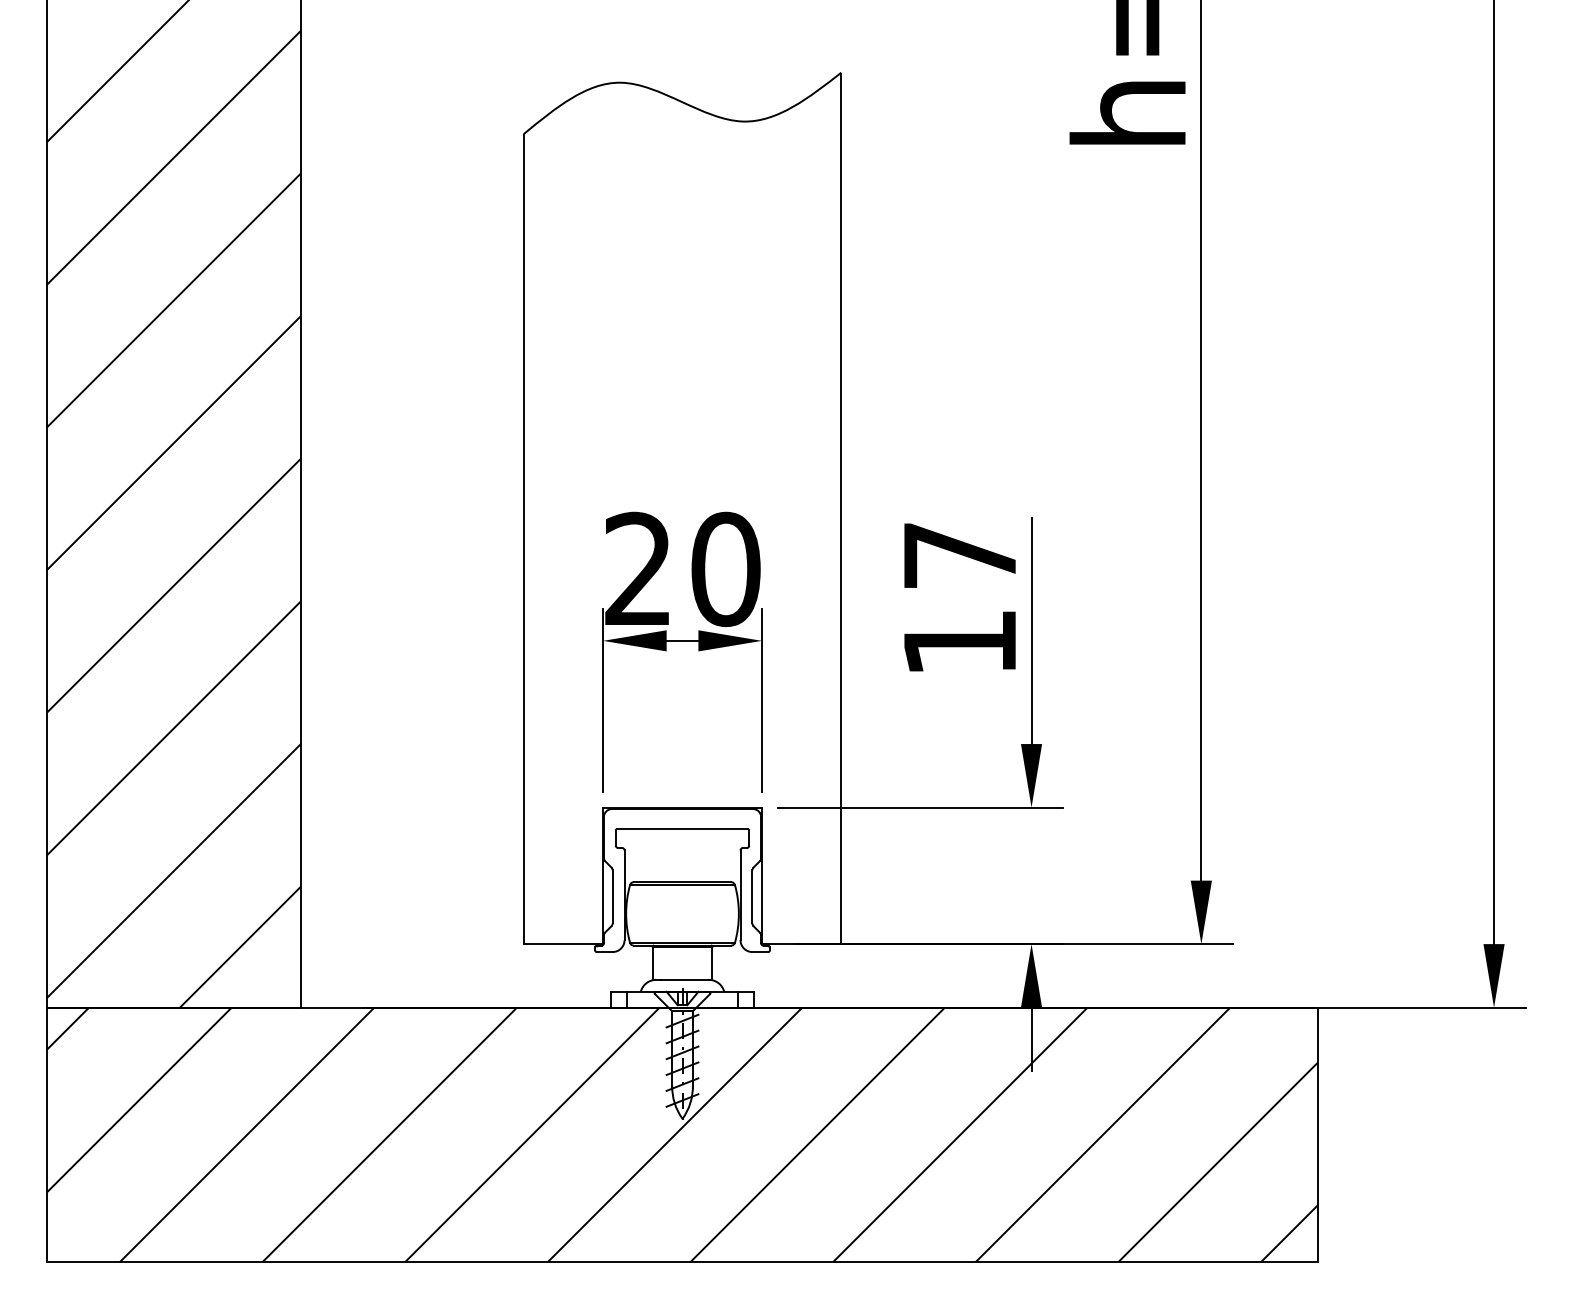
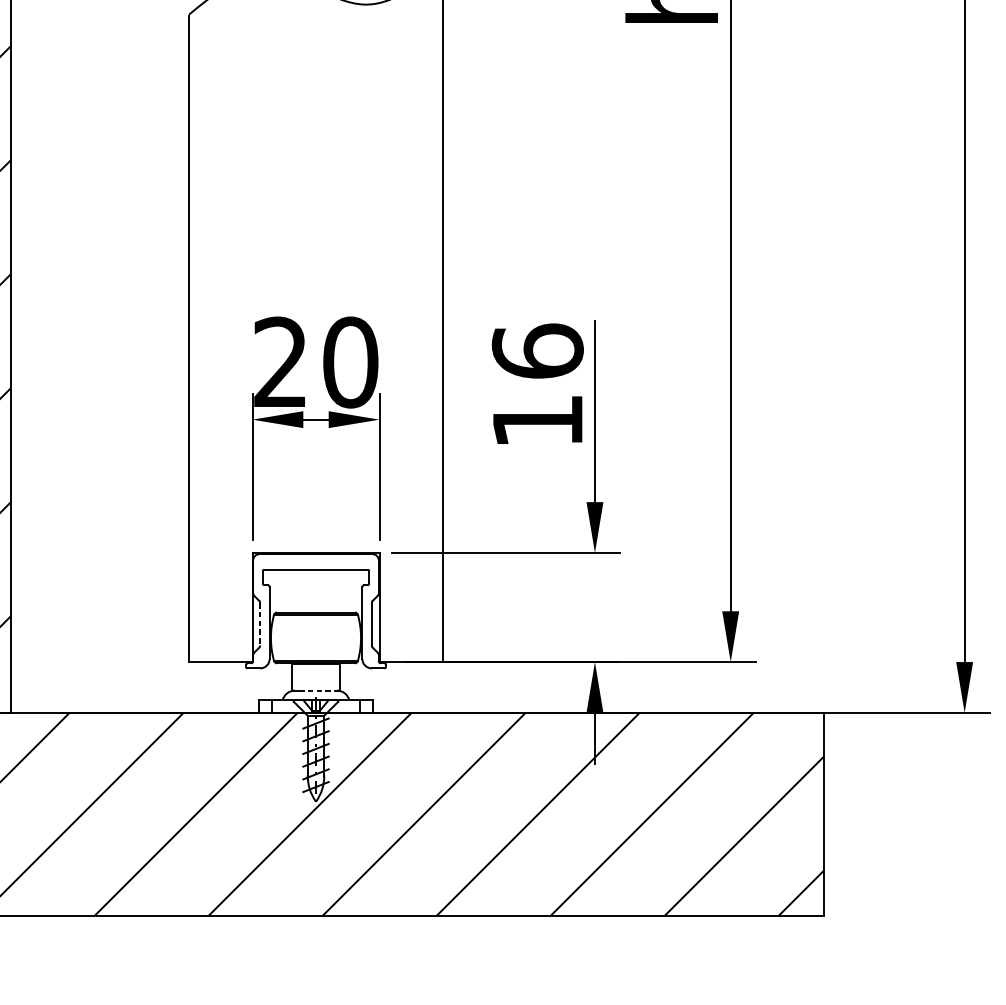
text: (959, 554) -> (537, 350), 17 -> 16
line: (612, 896) -> (260, 624), solid -> dashed
line: (686, 979) -> (319, 690), solid -> dashed

